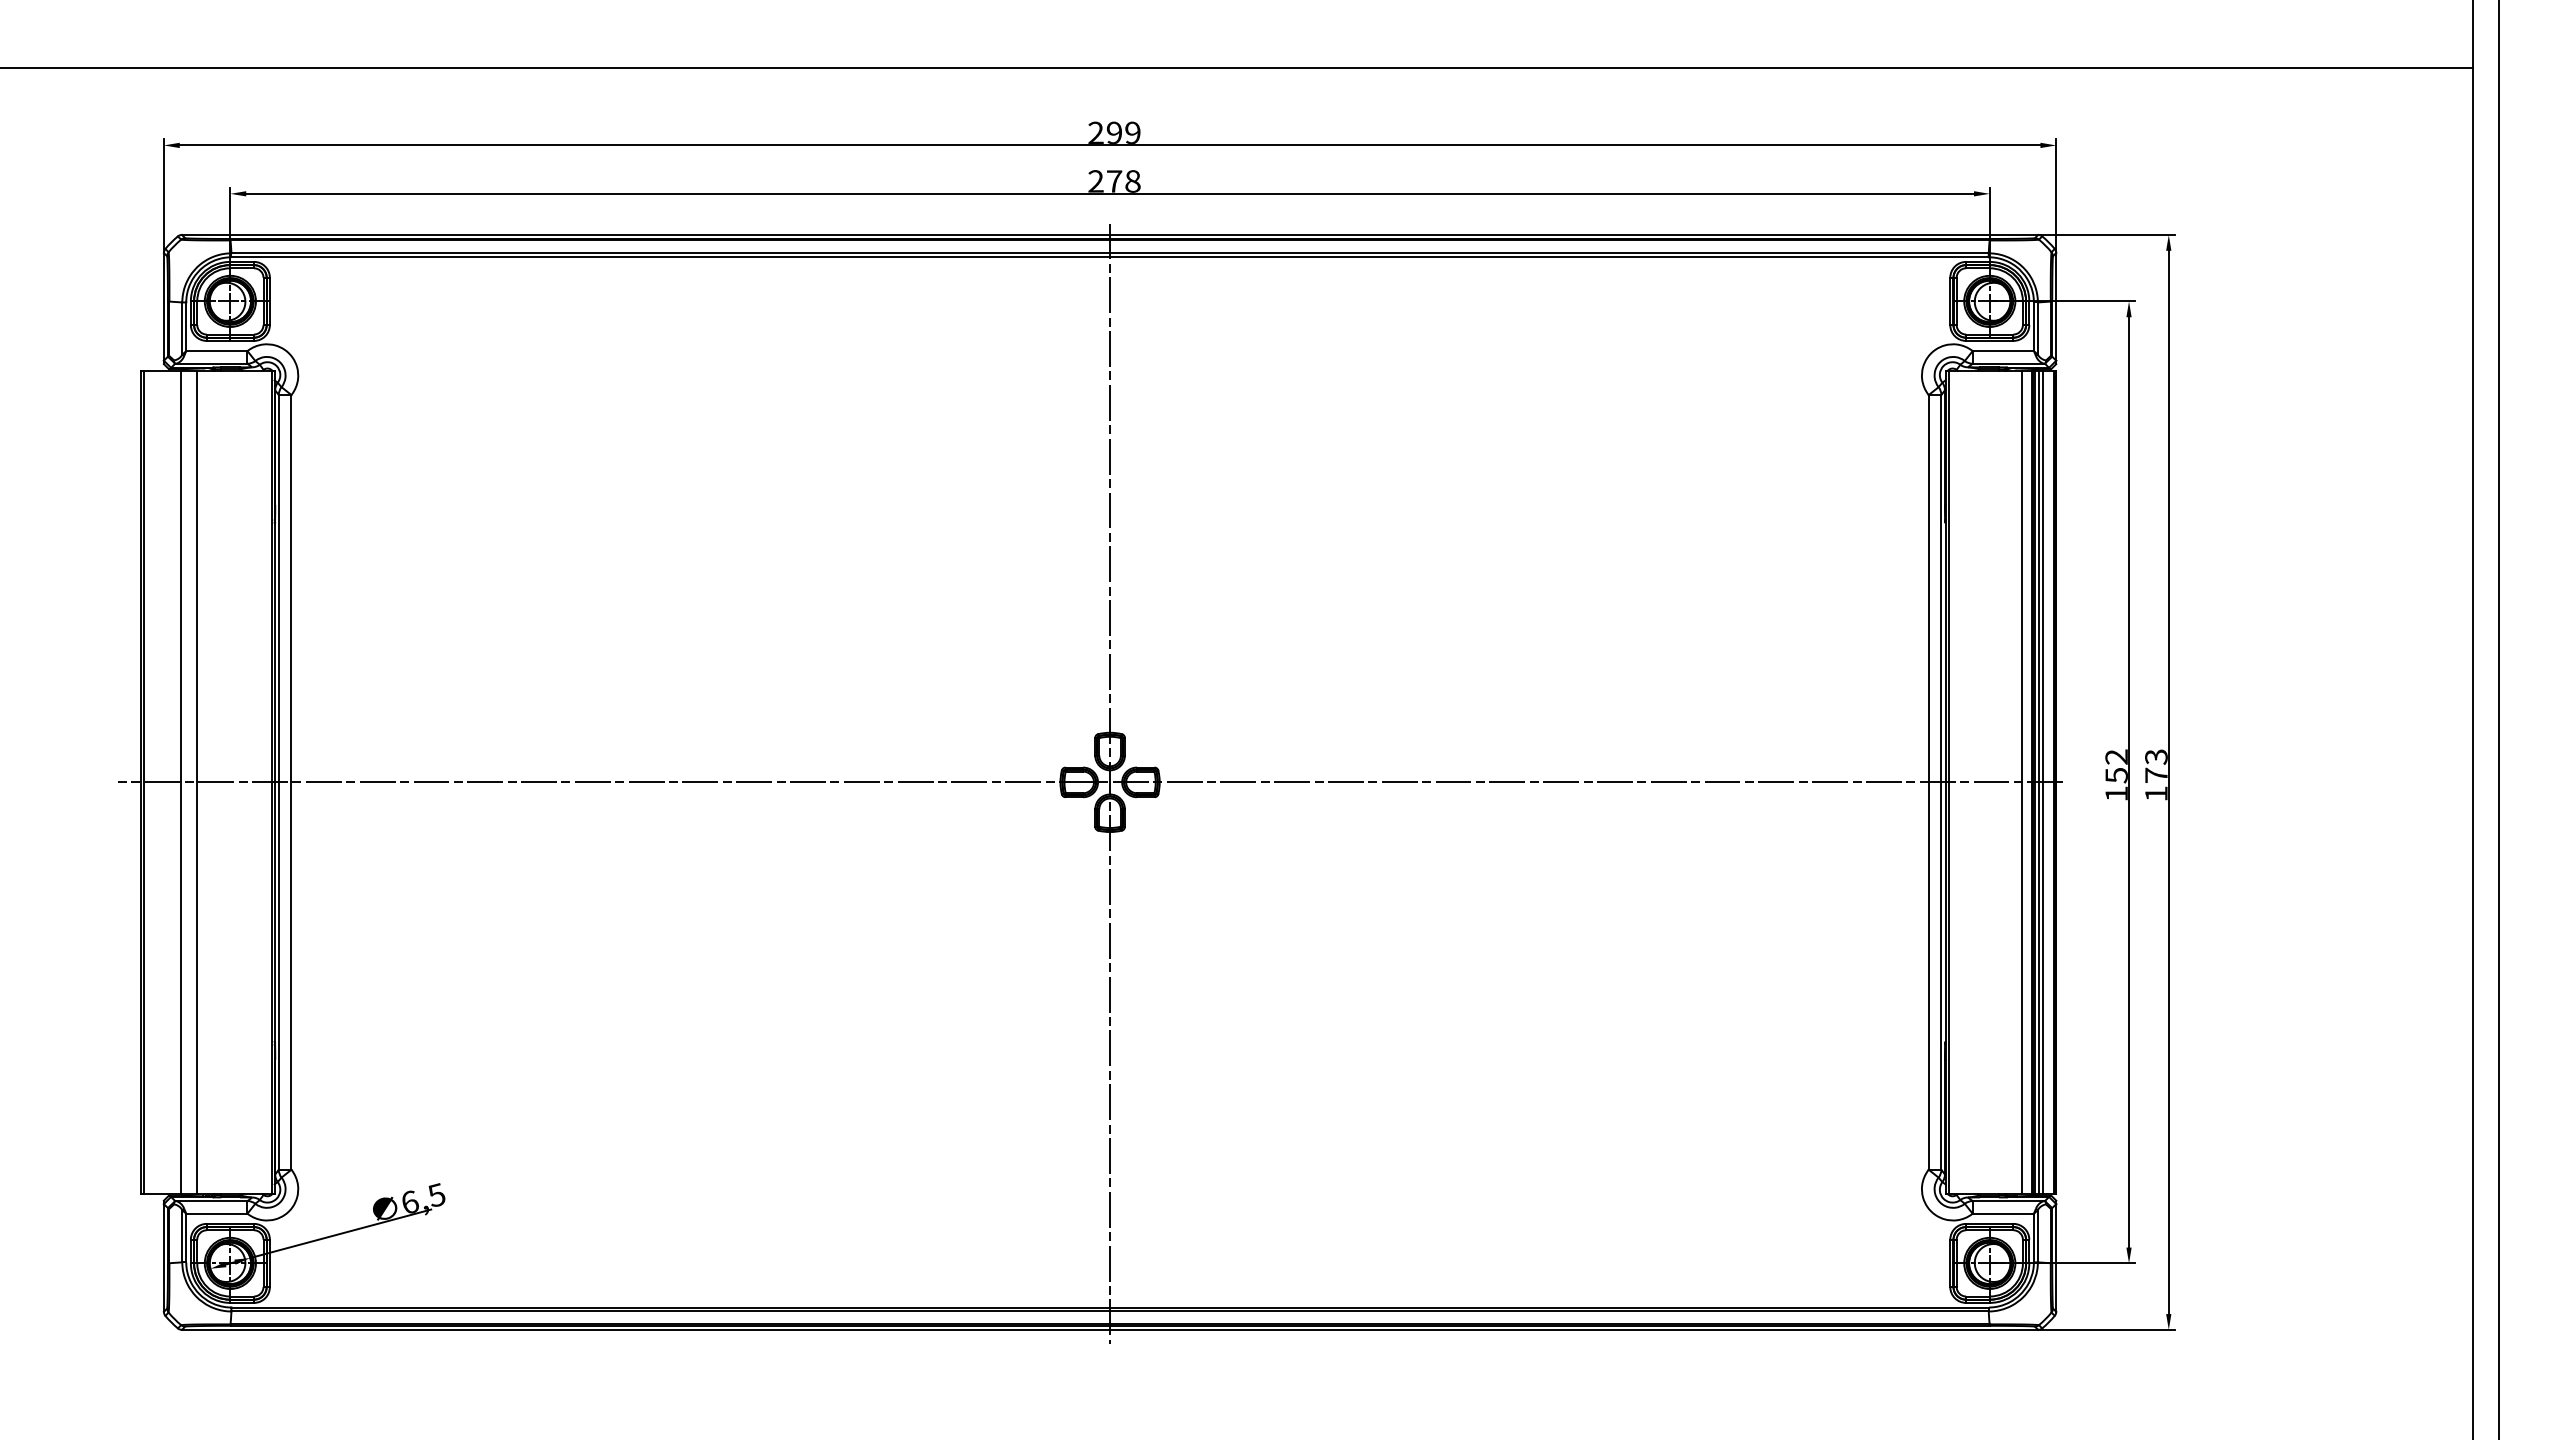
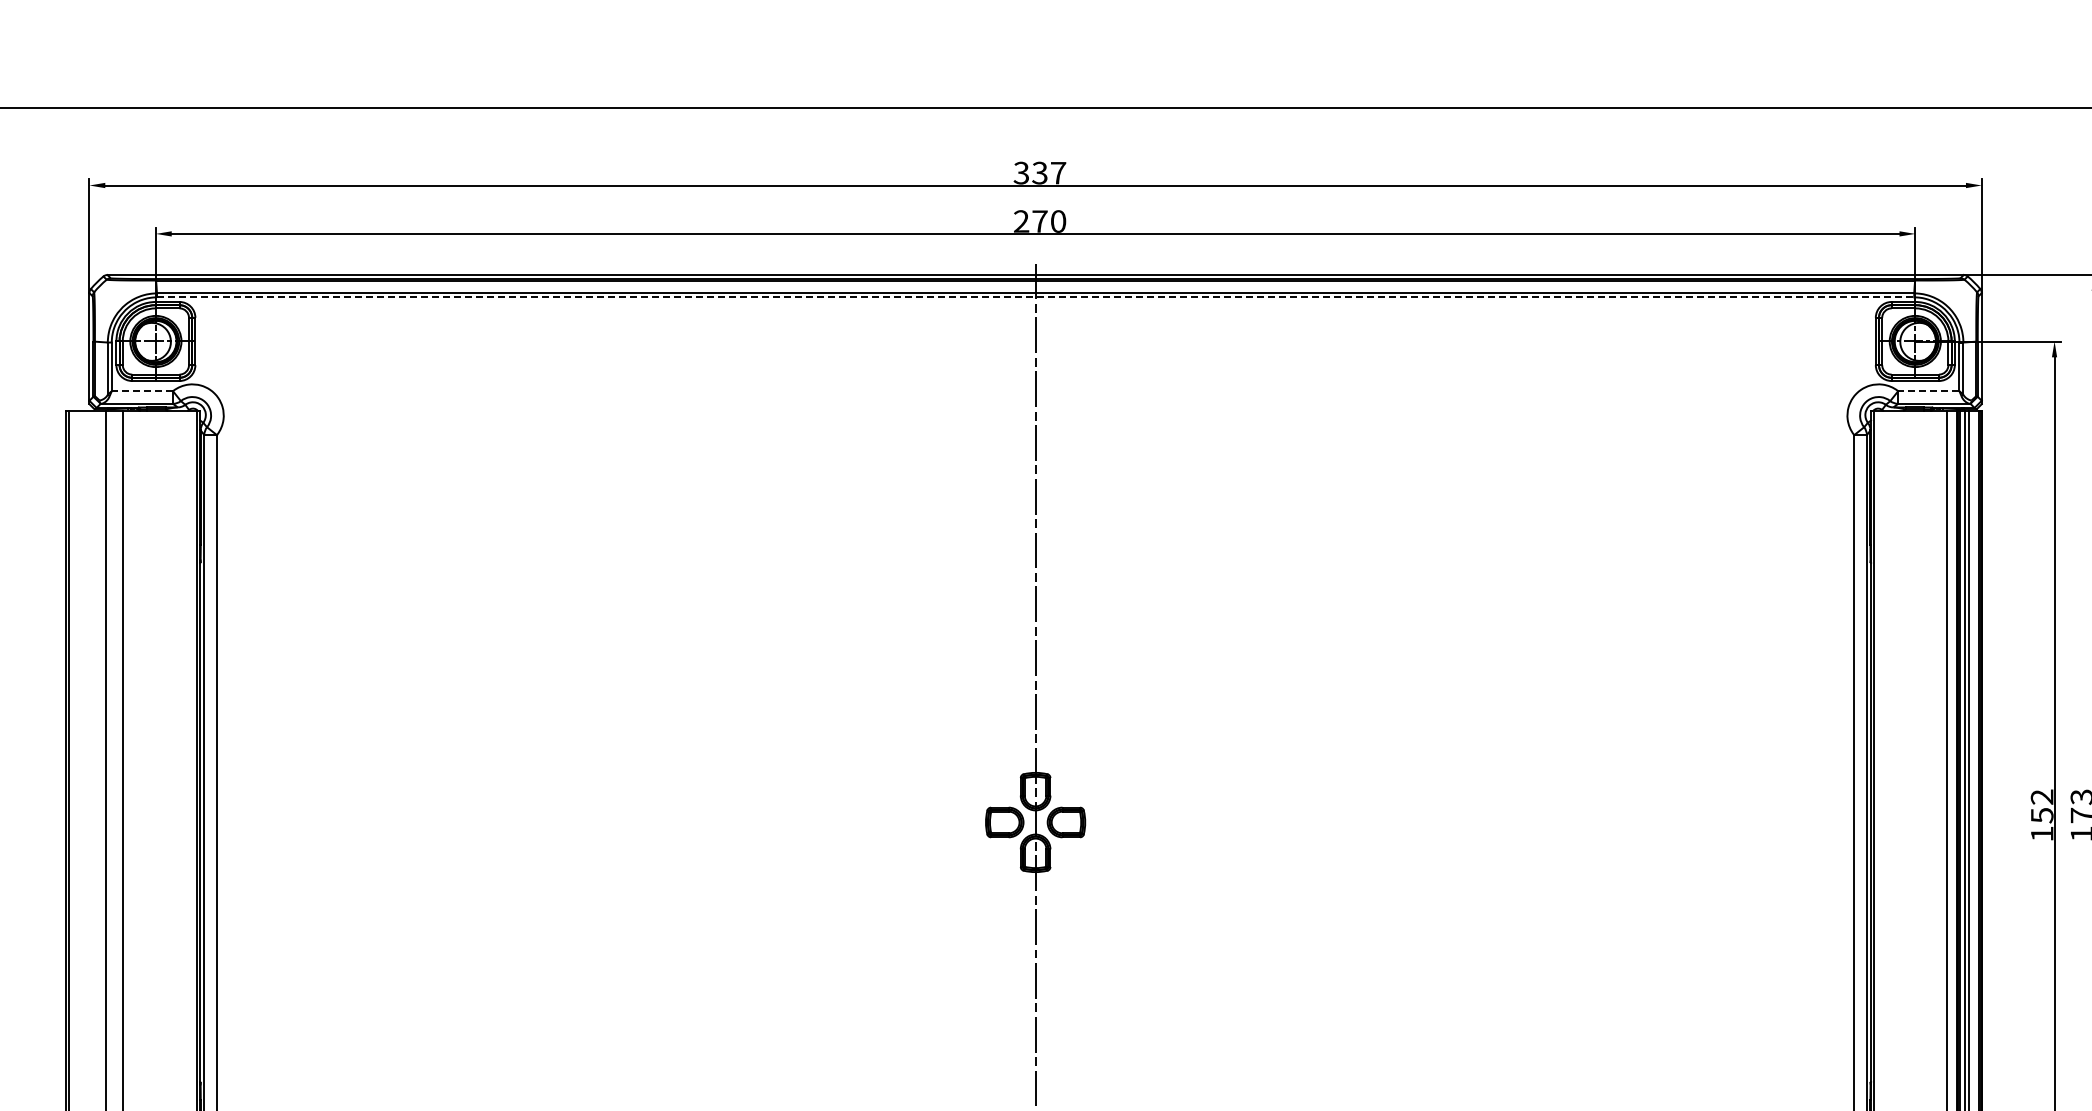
text: (1114, 132) -> (1040, 172), 299 -> 337
text: (1132, 181) -> (1058, 221), 278 -> 270
line: (1110, 257) -> (1036, 297), solid -> dashed
line: (216, 351) -> (142, 391), solid -> dashed
line: (2003, 351) -> (1929, 391), solid -> dashed
line: (1090, 782) -> (1016, 822), removed

